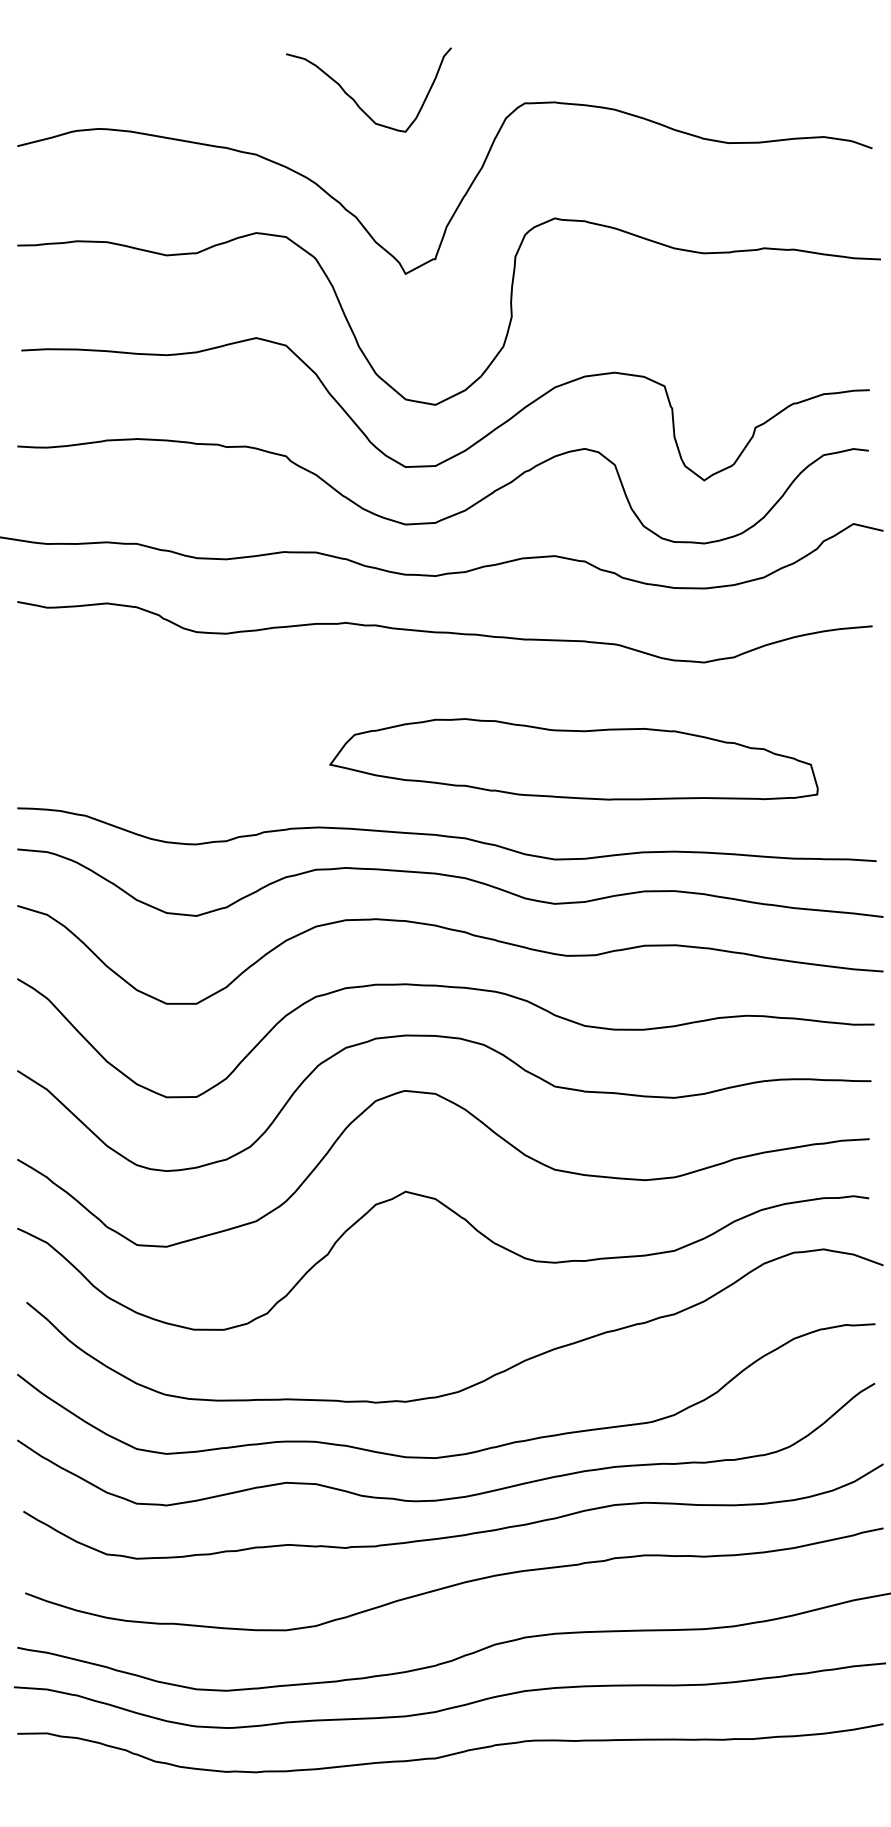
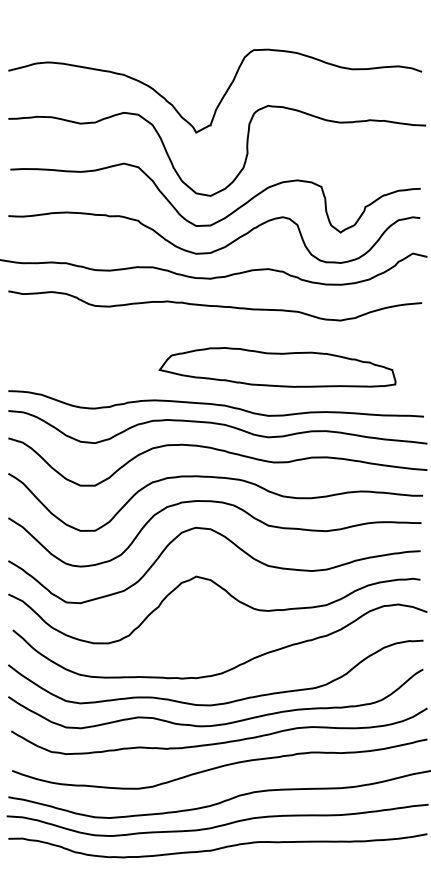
curve: (356, 100) -> (172, 48), removed

